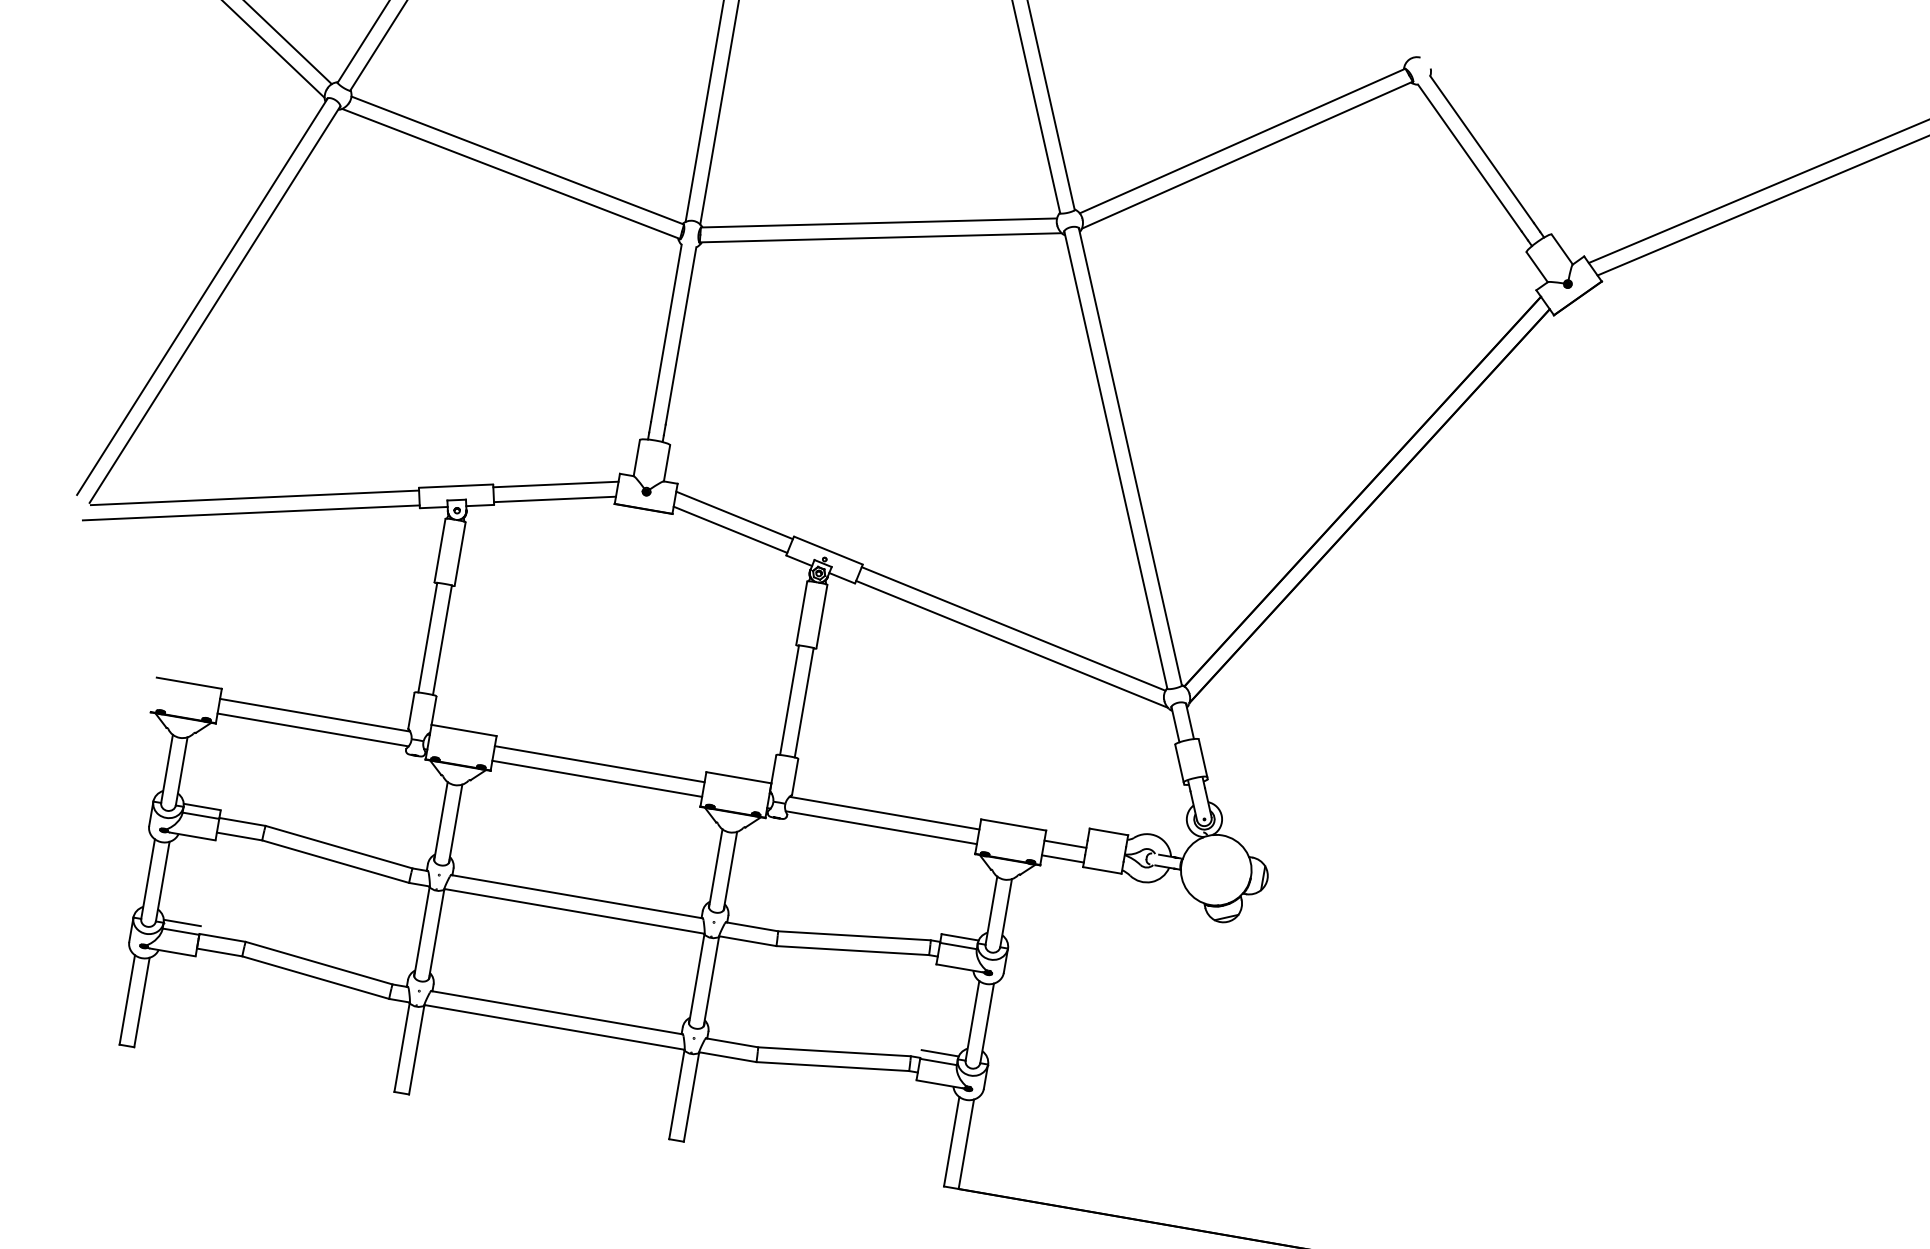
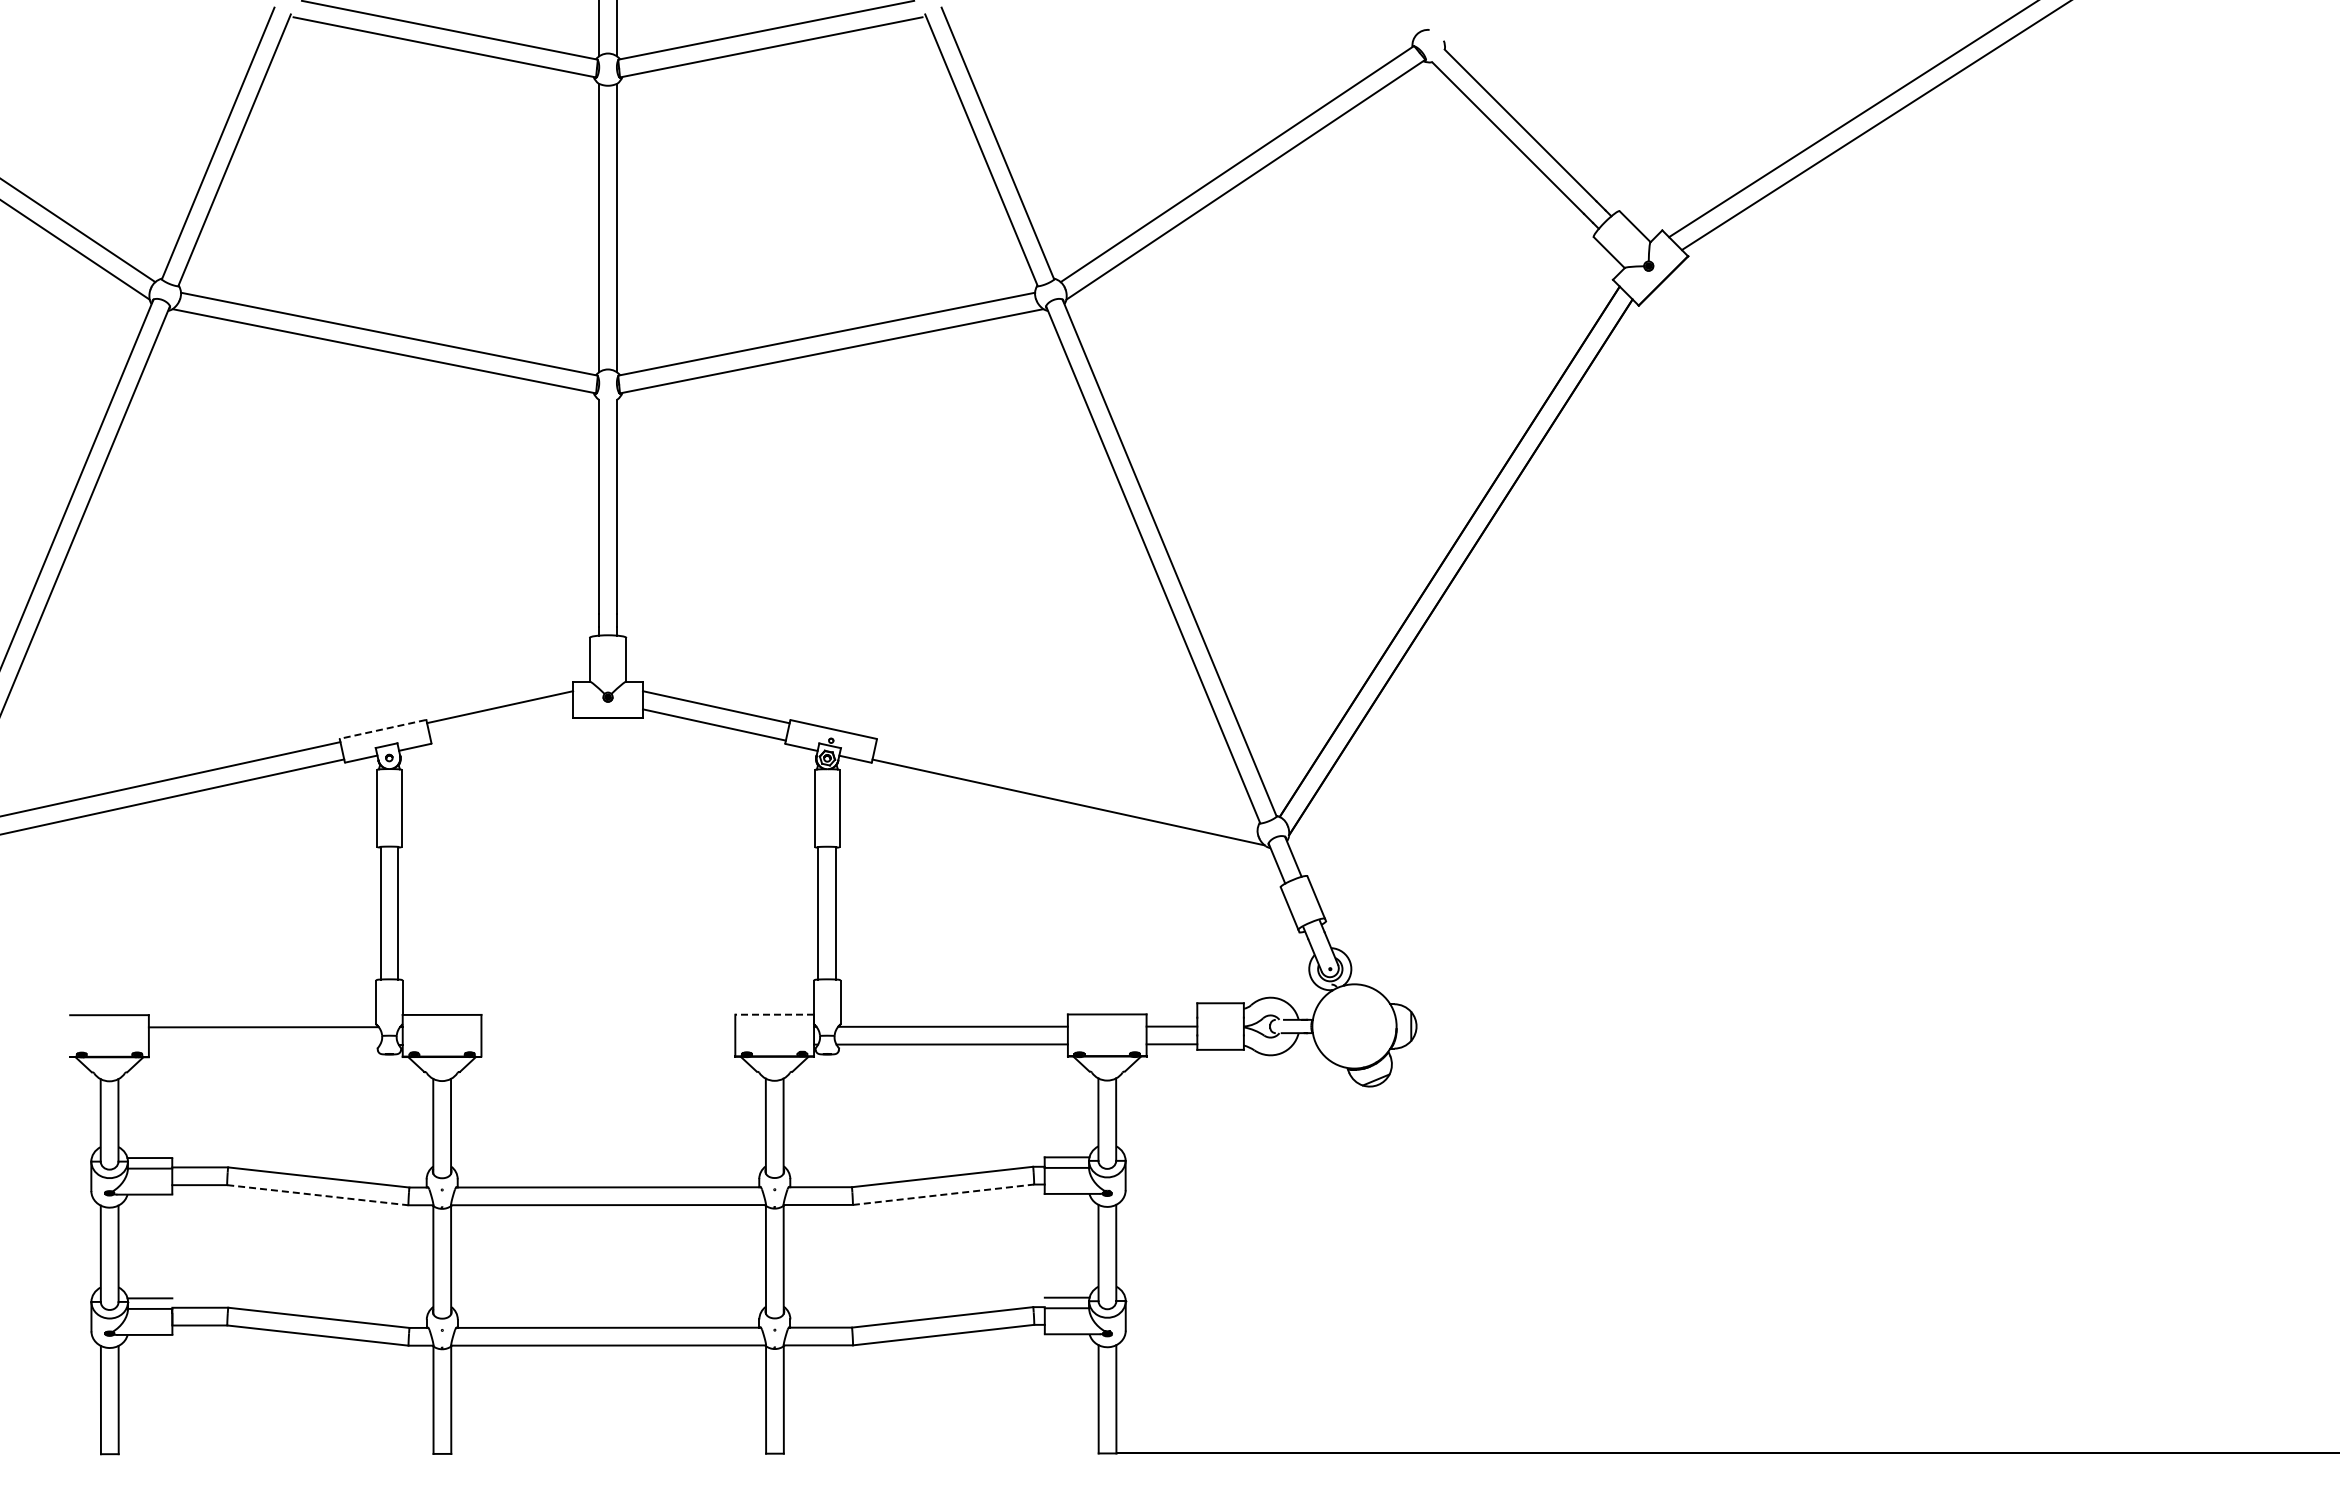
line: (456, 486) -> (383, 729), solid -> dashed
line: (554, 499) -> (501, 724), removed
line: (1013, 628) -> (1067, 783), removed
line: (313, 729) -> (264, 1044), removed
line: (599, 763) -> (608, 1026), removed
line: (738, 777) -> (774, 1014), solid -> dashed
line: (597, 778) -> (608, 1044), removed
line: (336, 862) -> (318, 1195), solid -> dashed
line: (853, 950) -> (944, 1194), solid -> dashed

